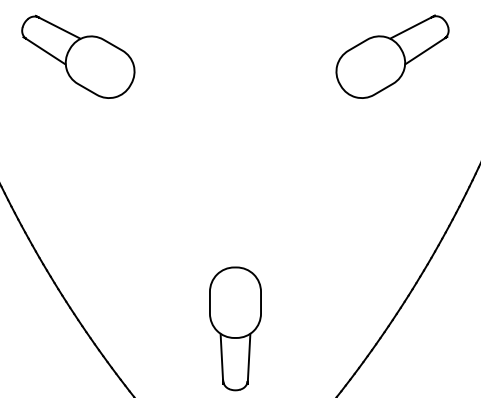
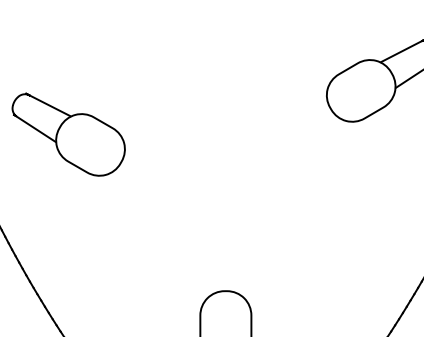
part: (78, 56) -> (68, 134), moved

